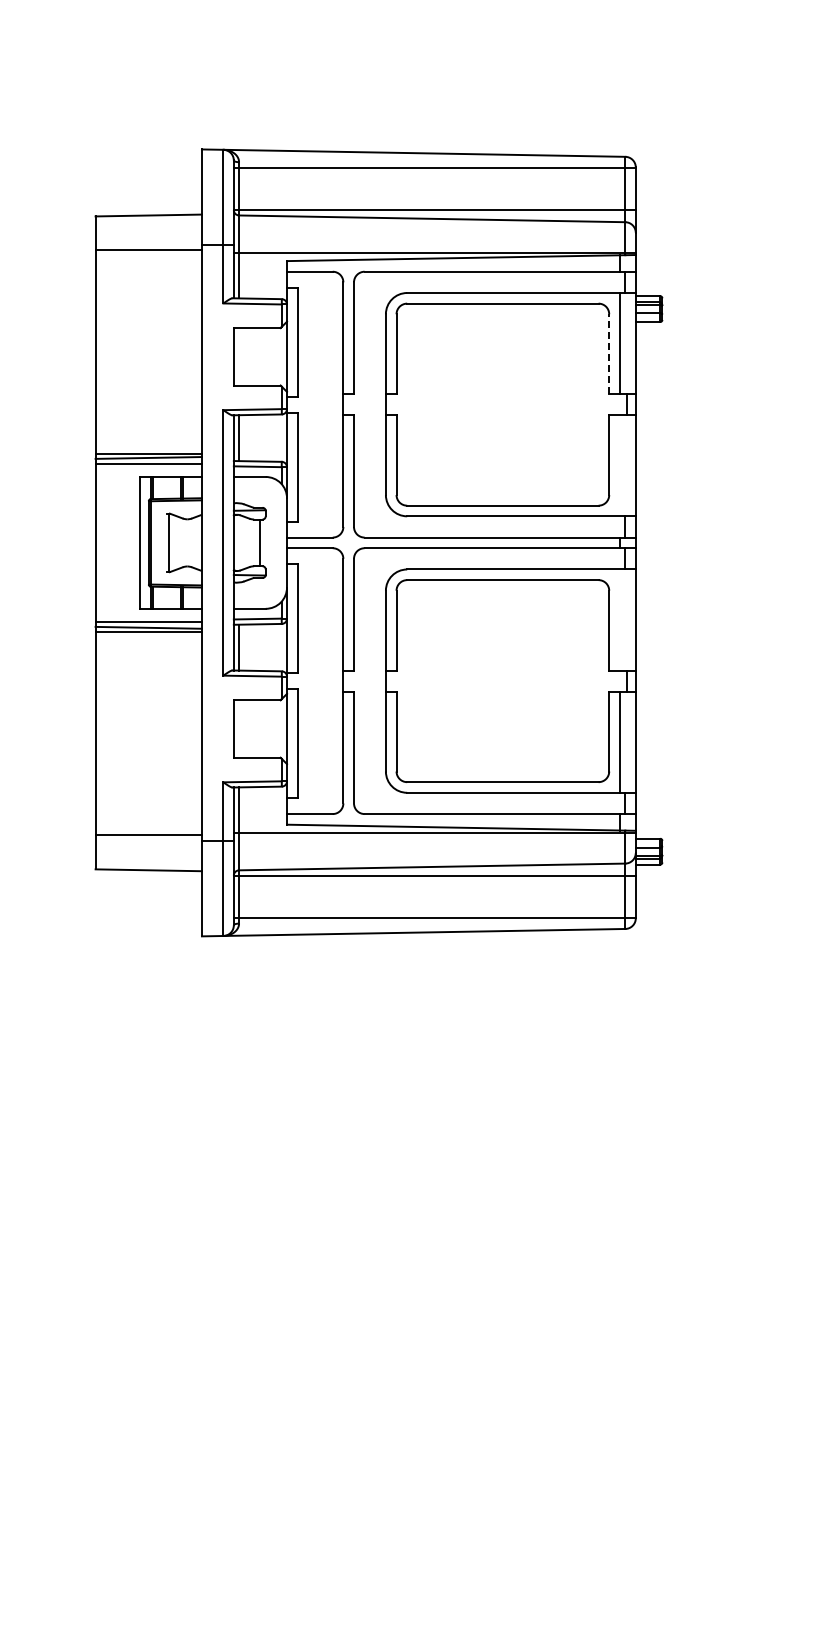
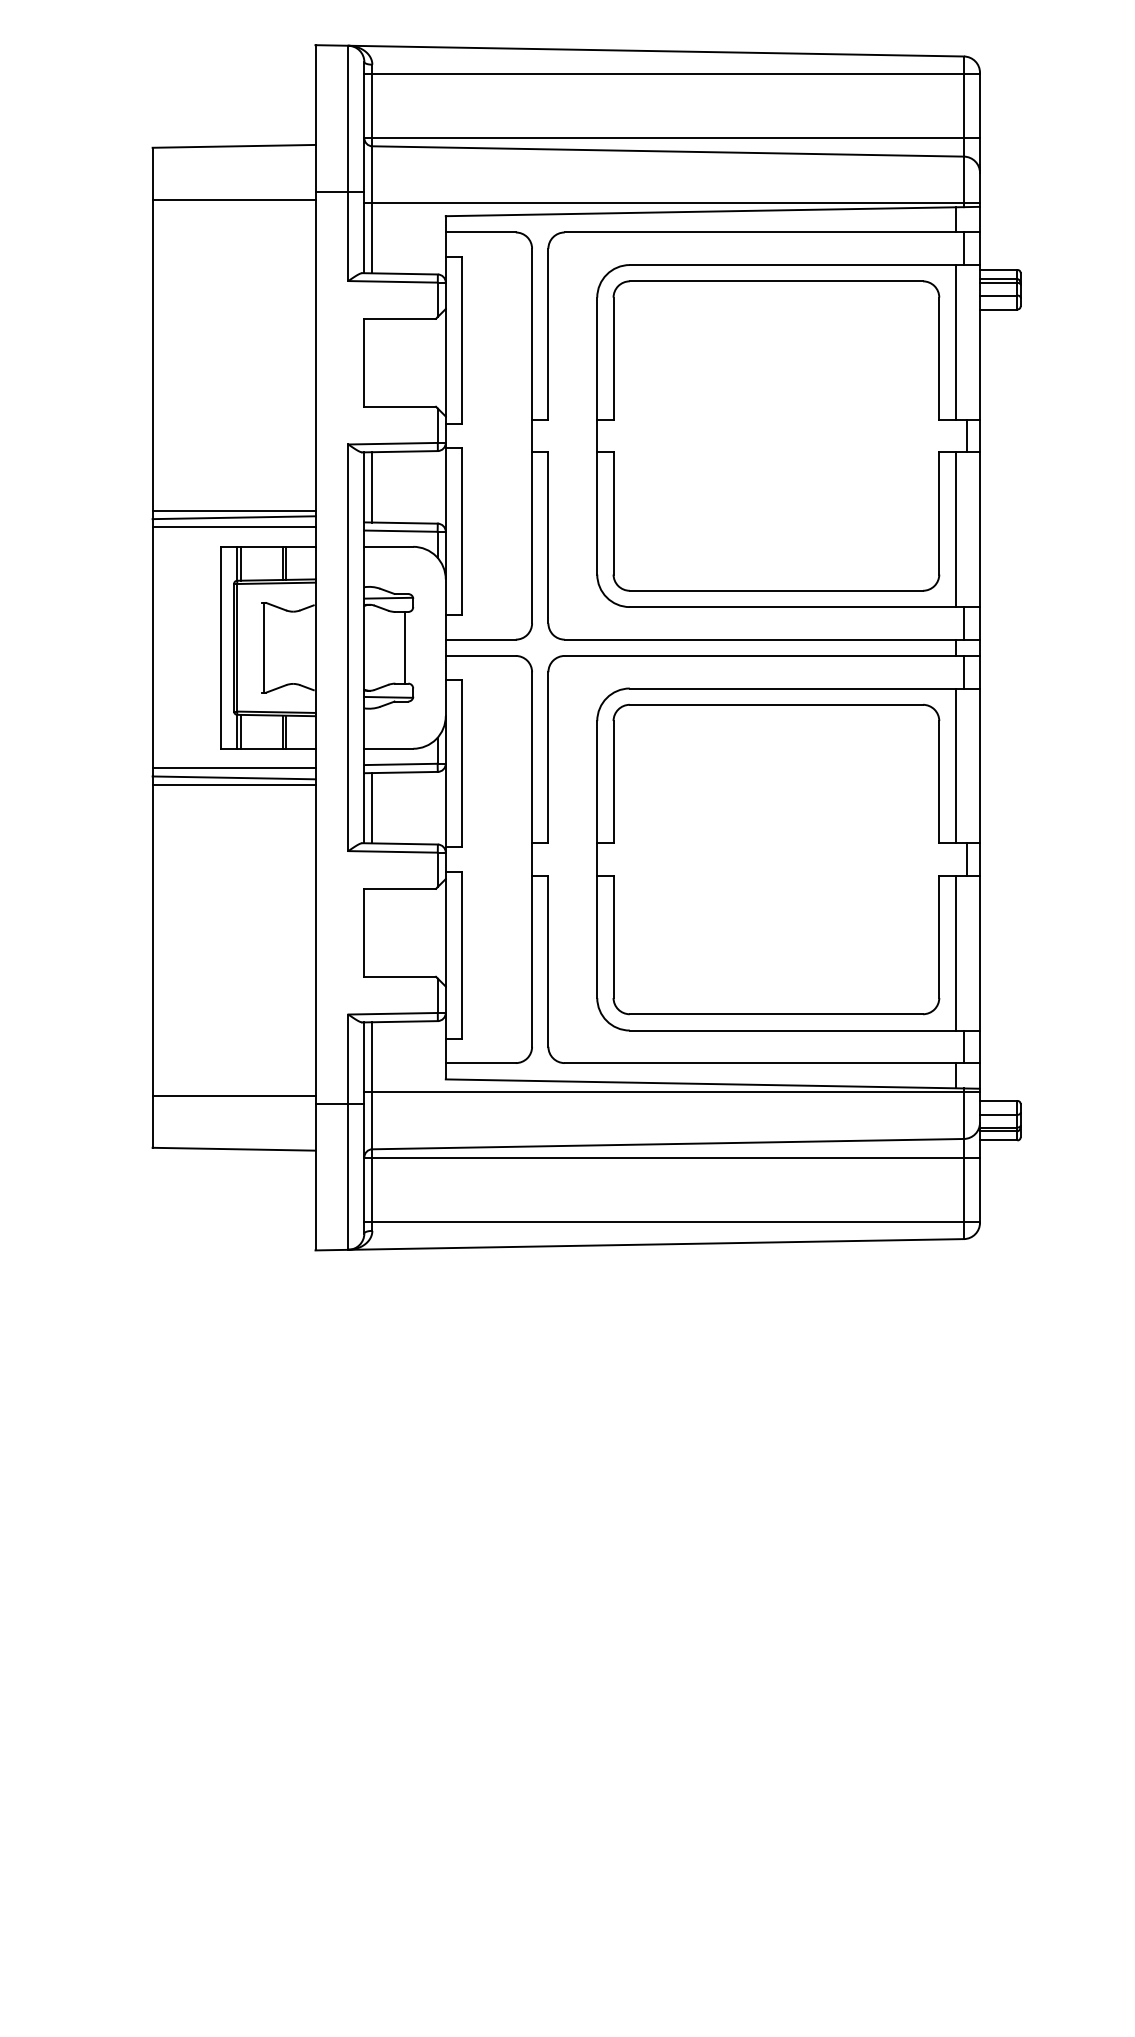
line: (609, 354) -> (939, 359), dashed -> solid
line: (619, 465) -> (955, 529), added
line: (619, 619) -> (955, 765), added

